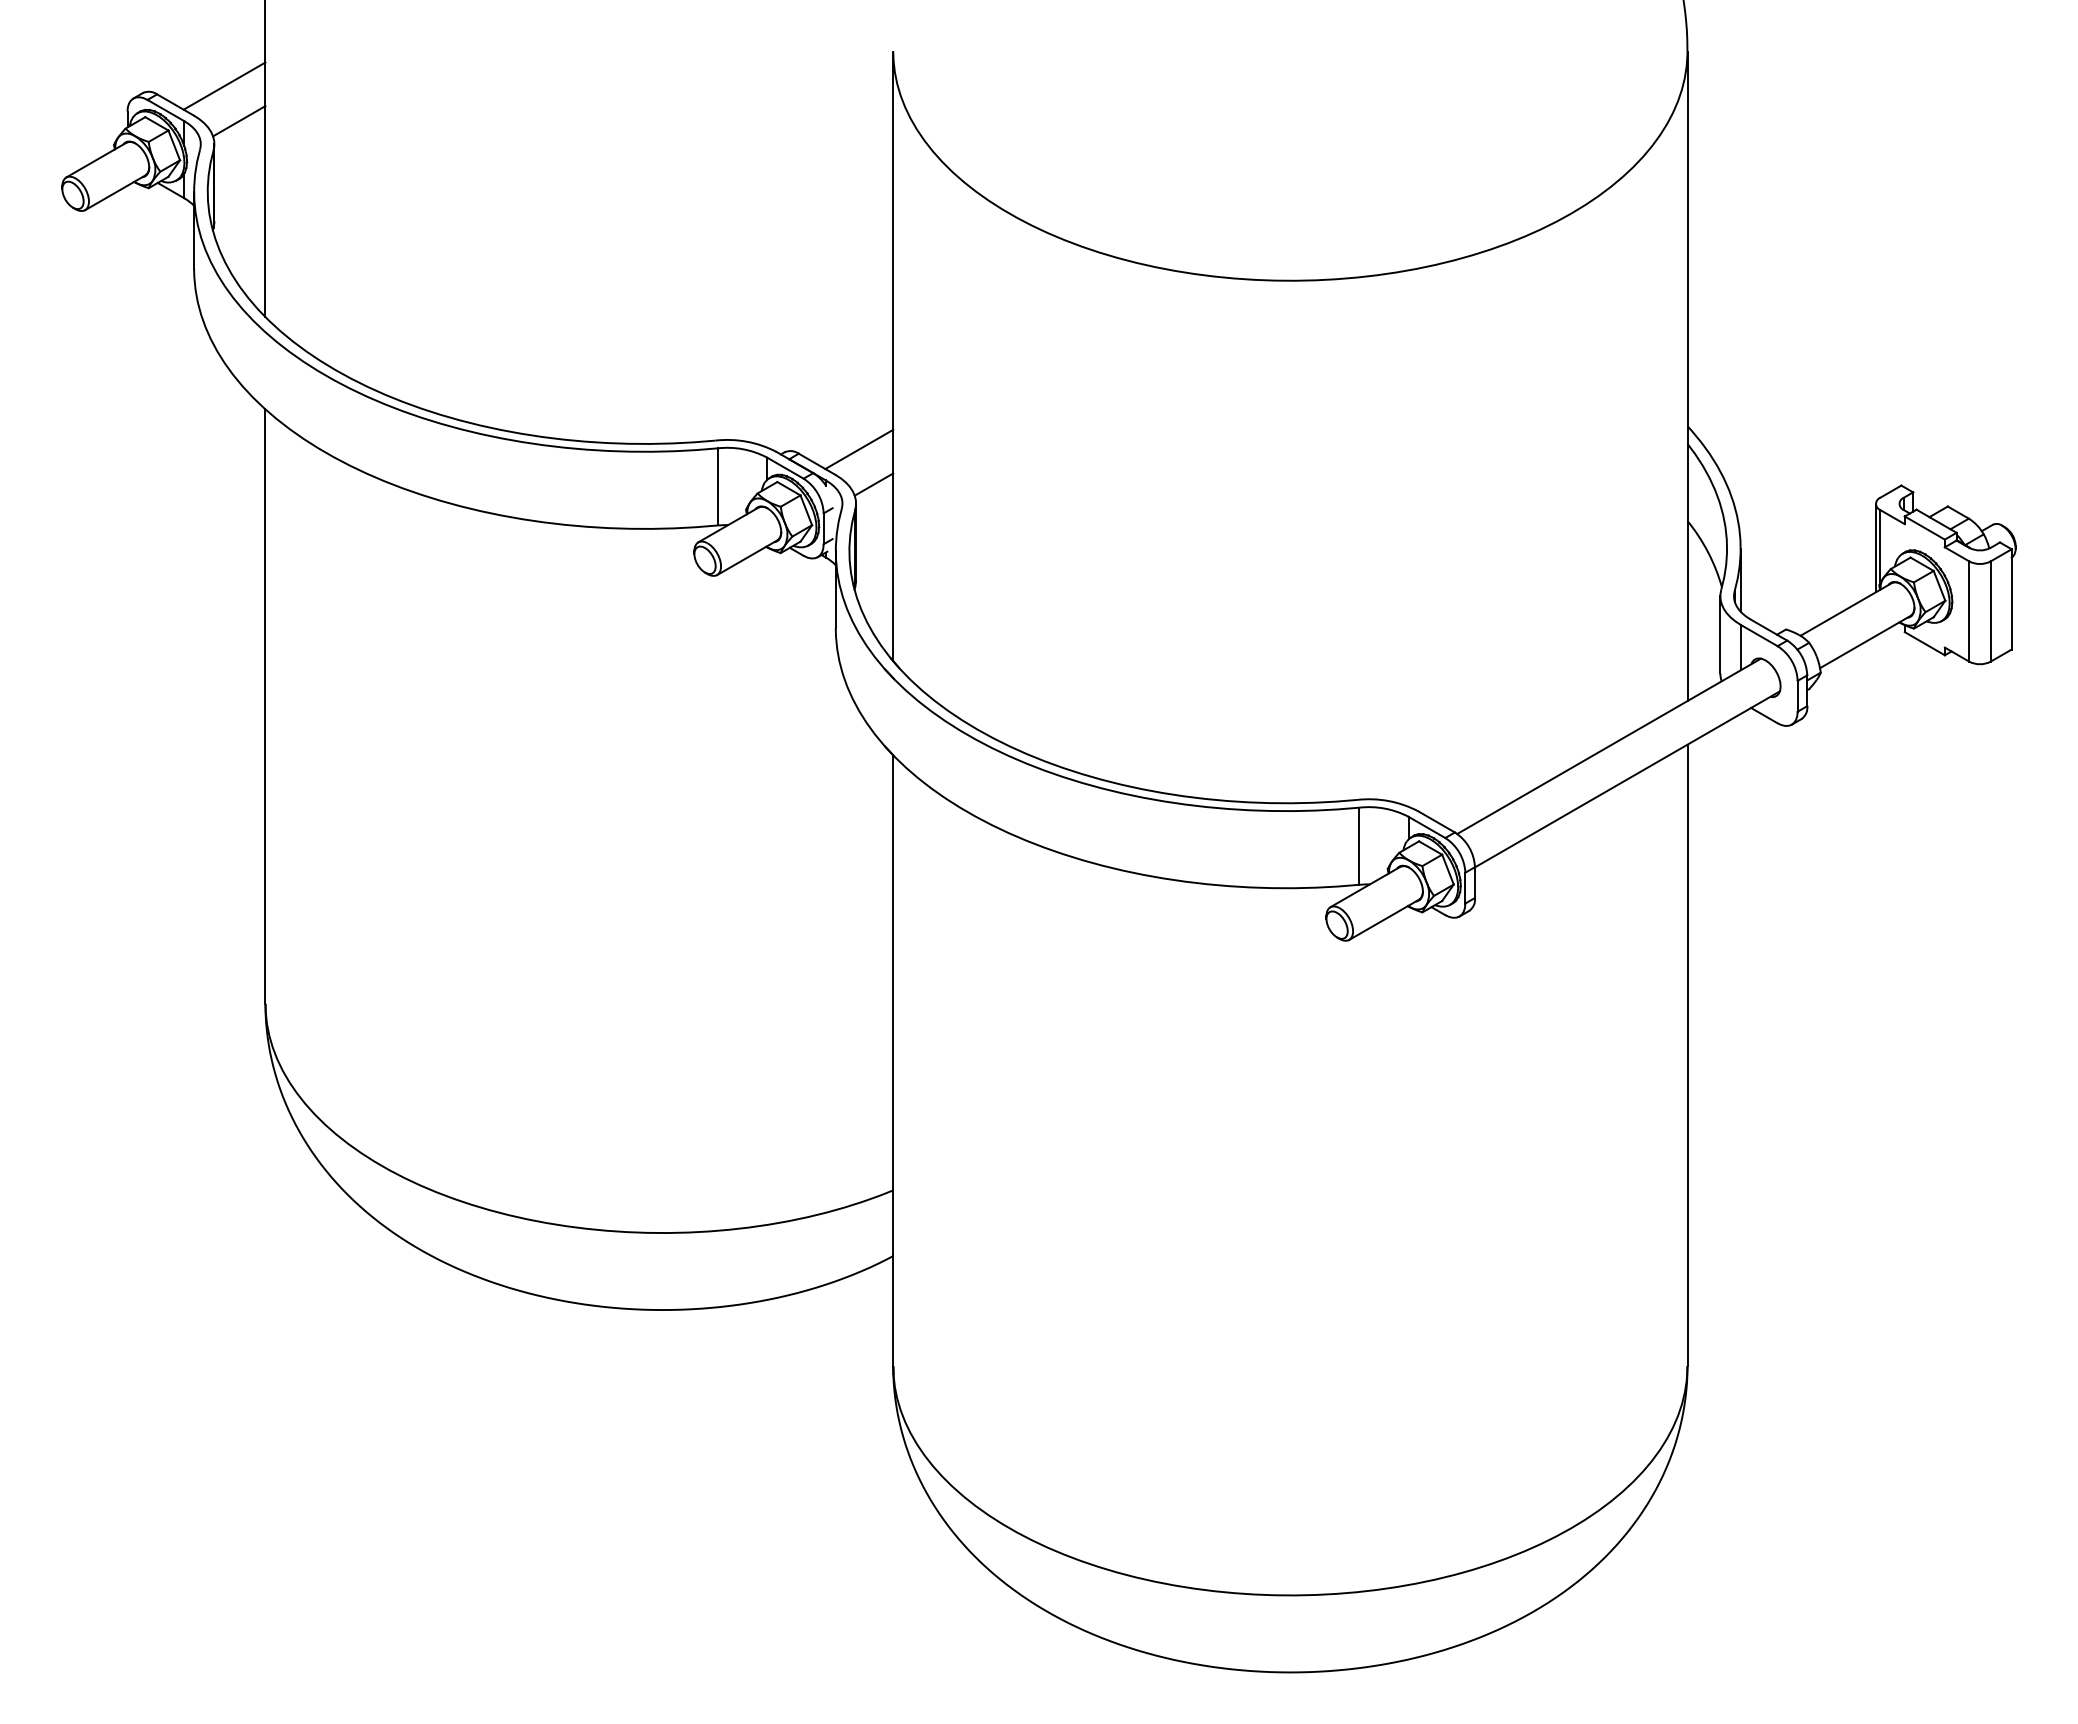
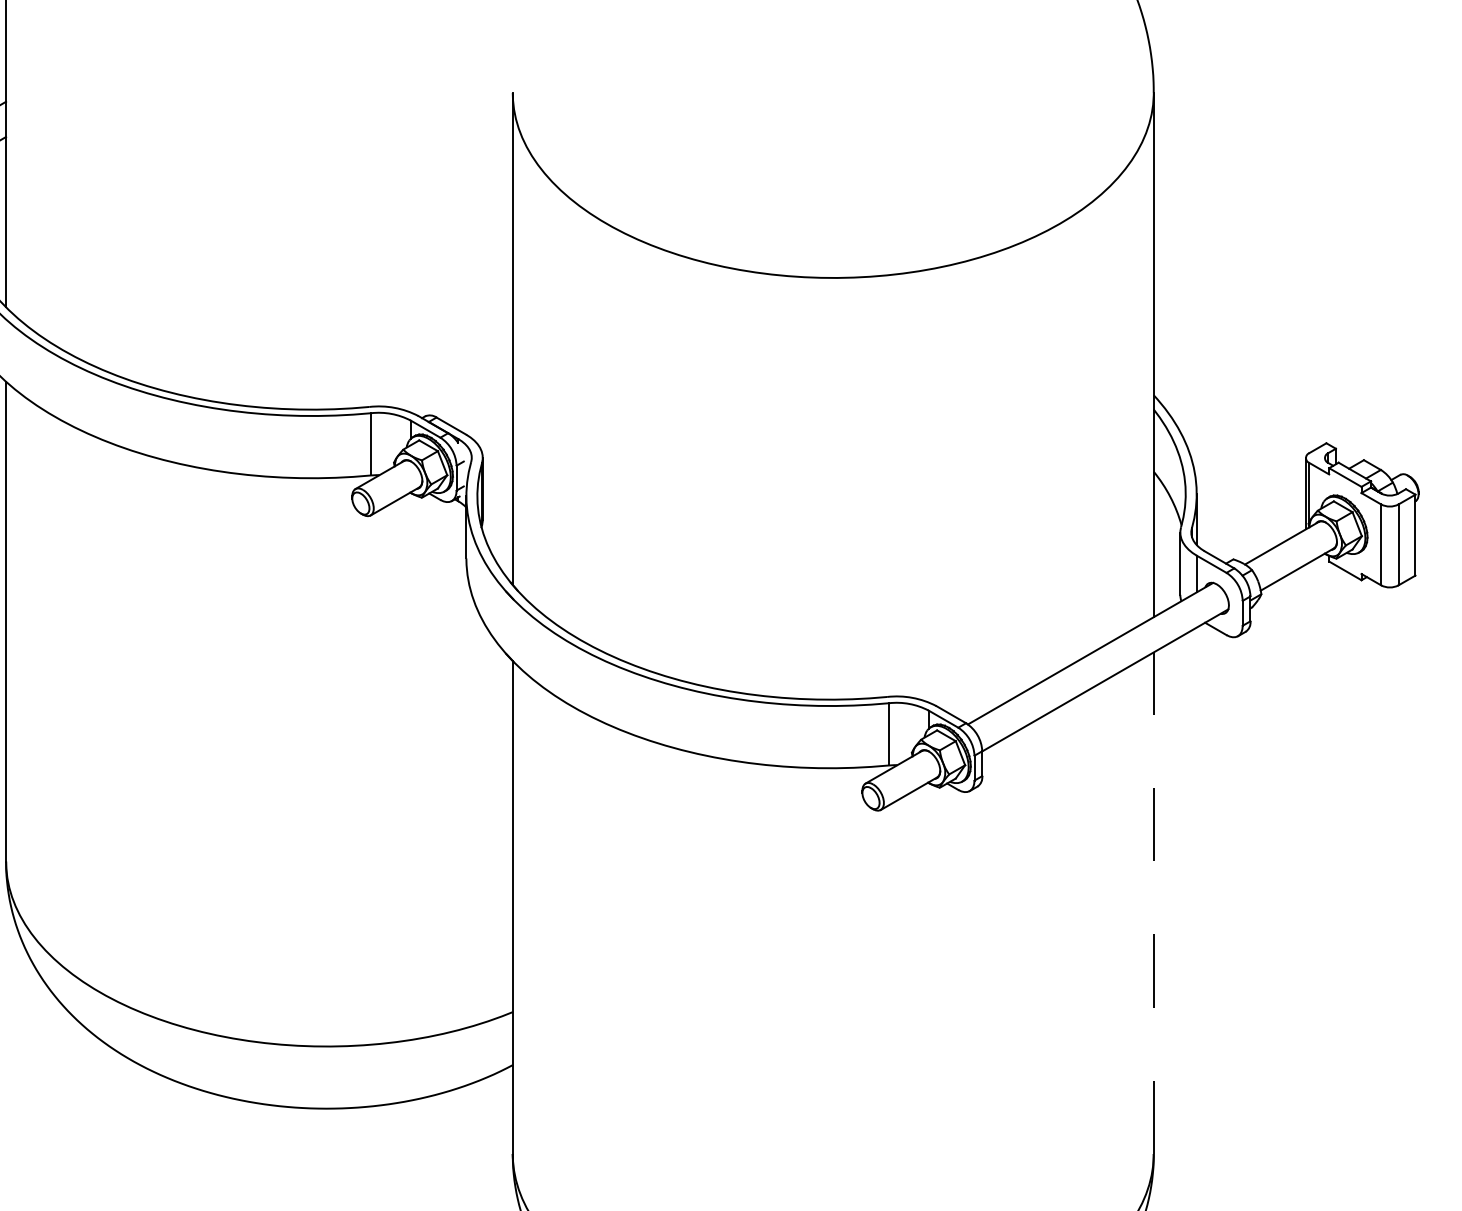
line: (859, 449) -> (485, 414), removed
line: (873, 484) -> (496, 442), removed
line: (1687, 1055) -> (1153, 903), solid -> dashed

